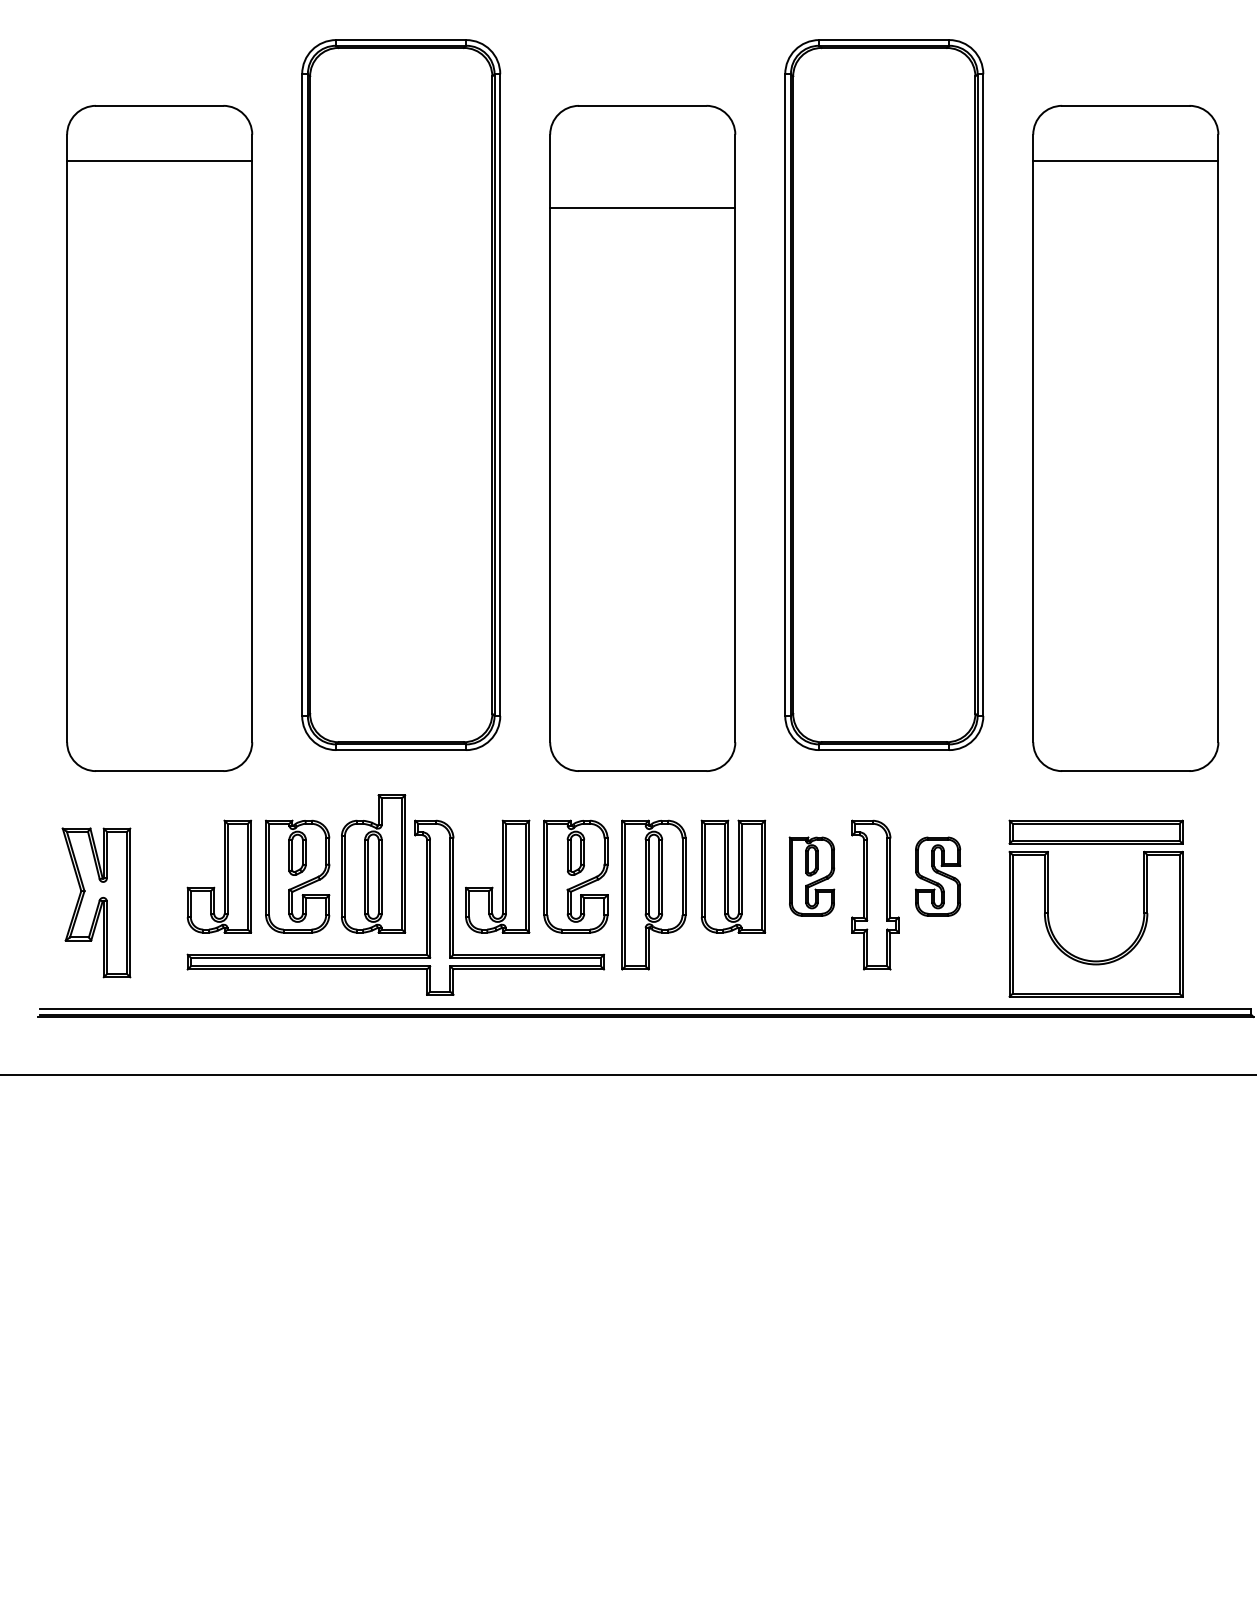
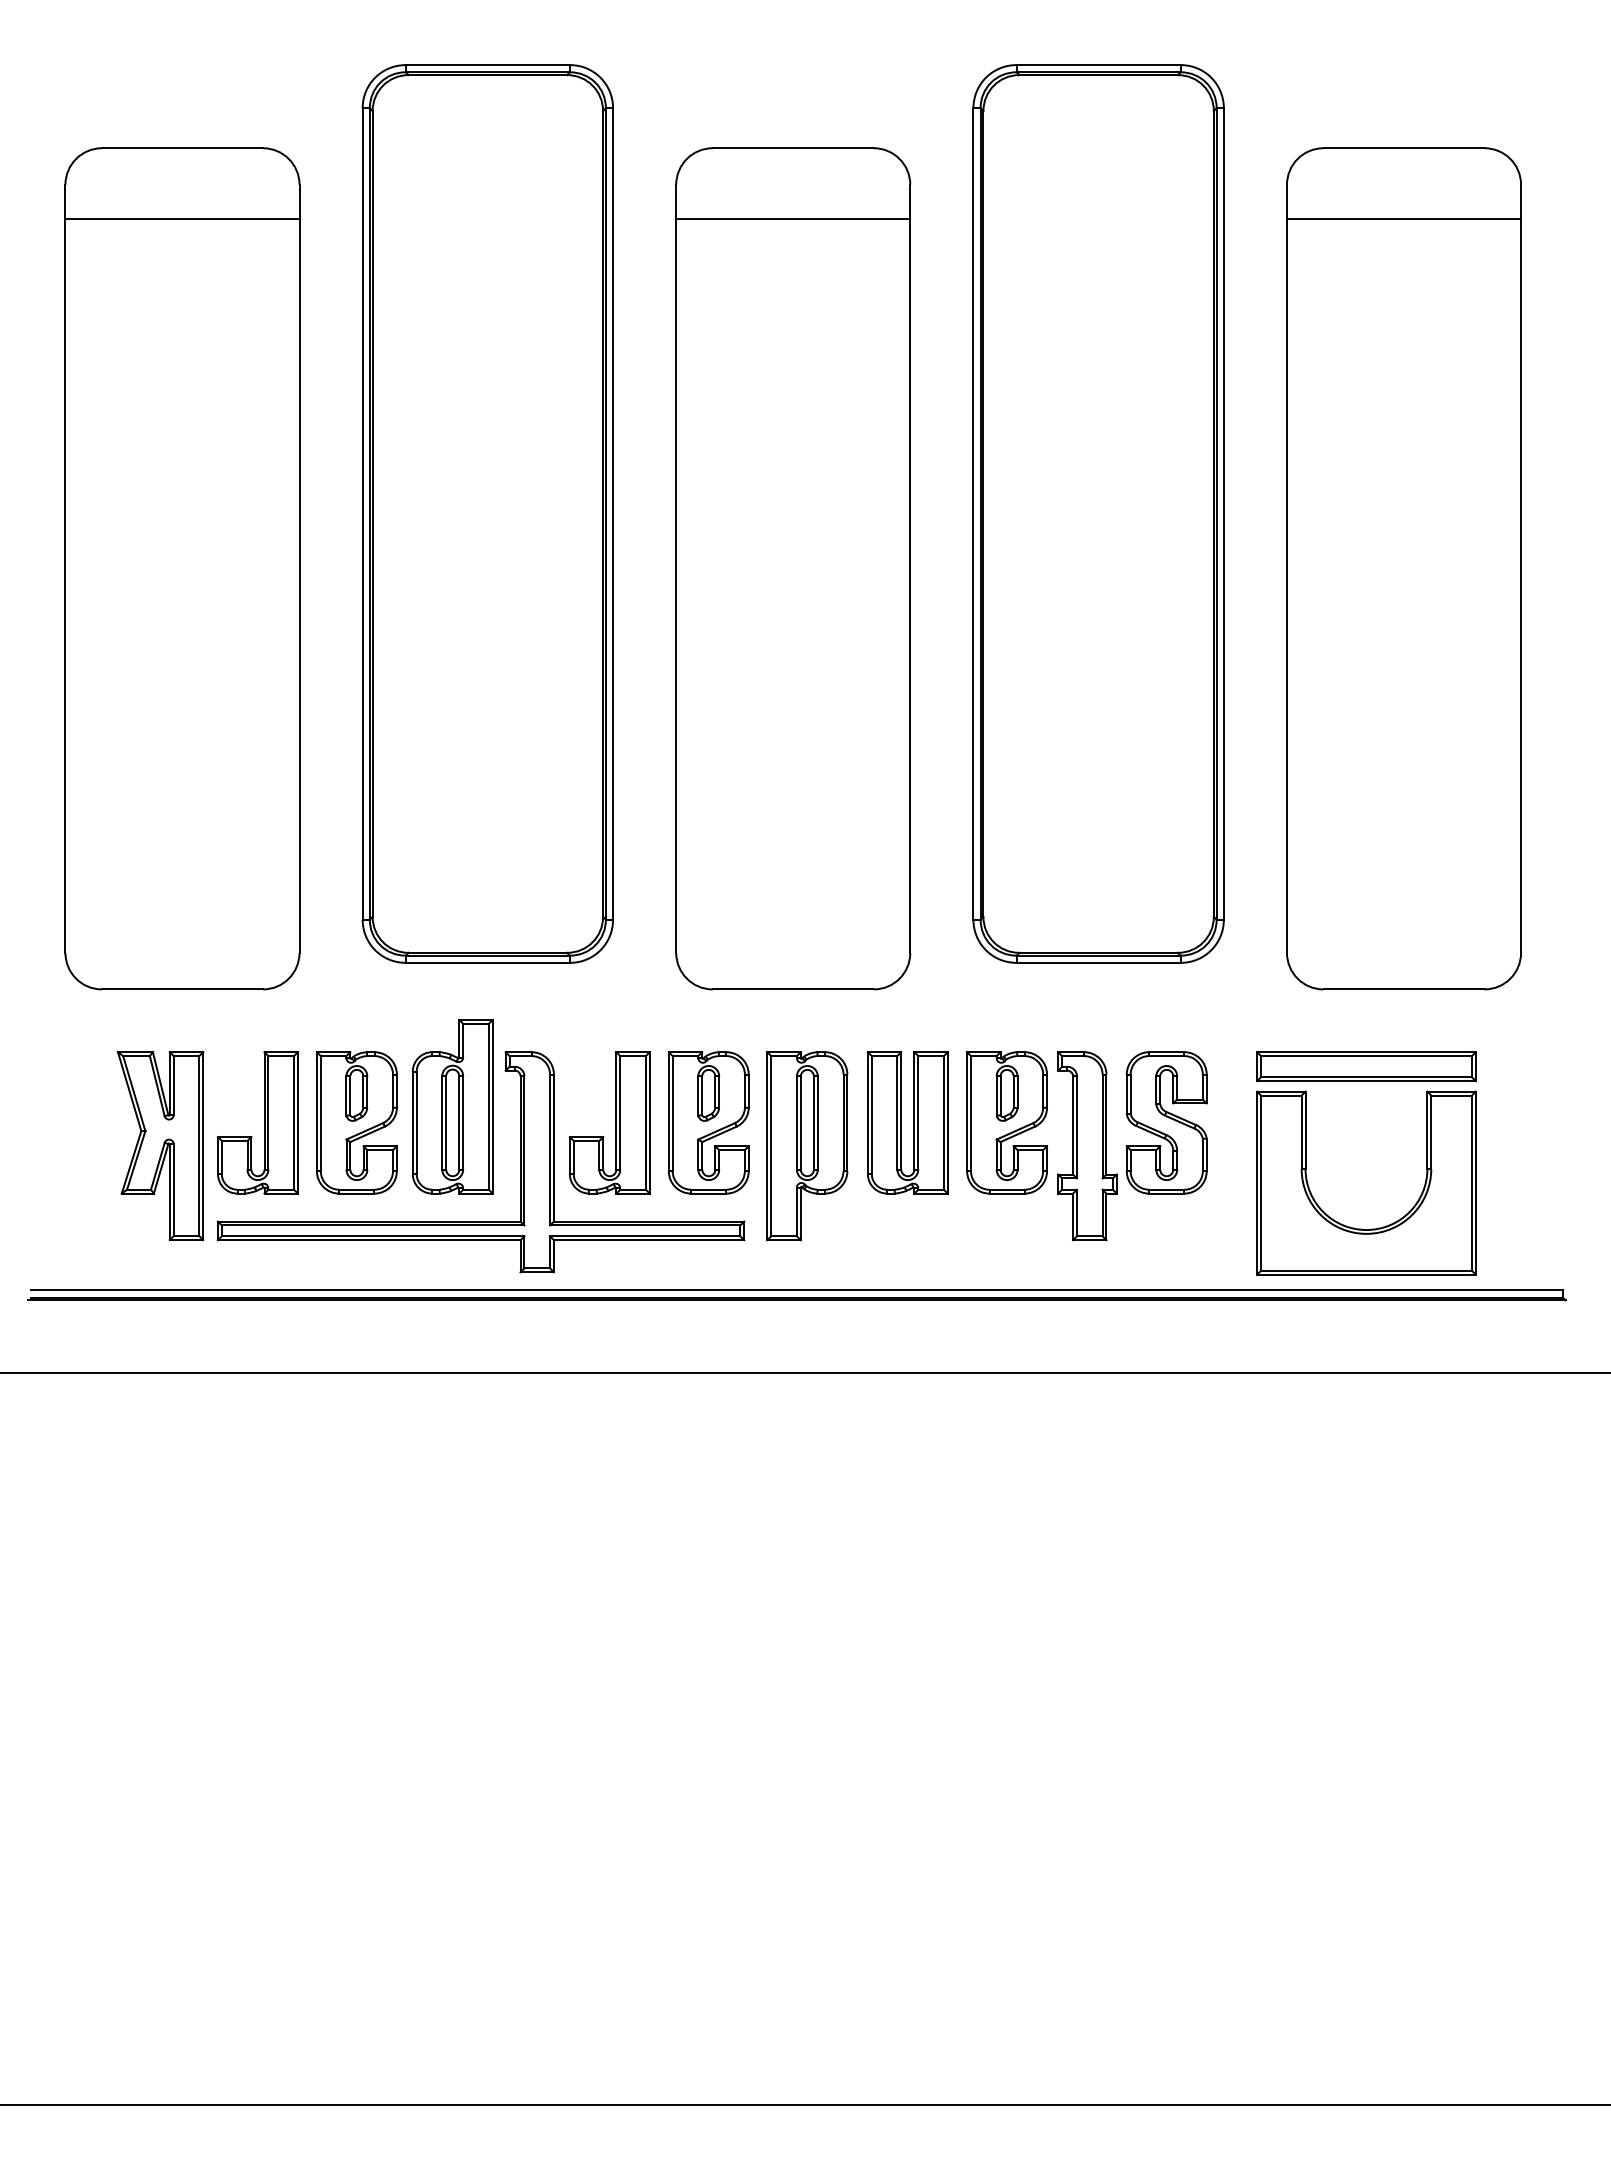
line: (642, 208) -> (793, 218), moved
part: (812, 876) -> (1007, 1122), size x1.43
part: (937, 876) -> (1166, 1122), size x1.43
part: (96, 903) -> (160, 1146), moved

